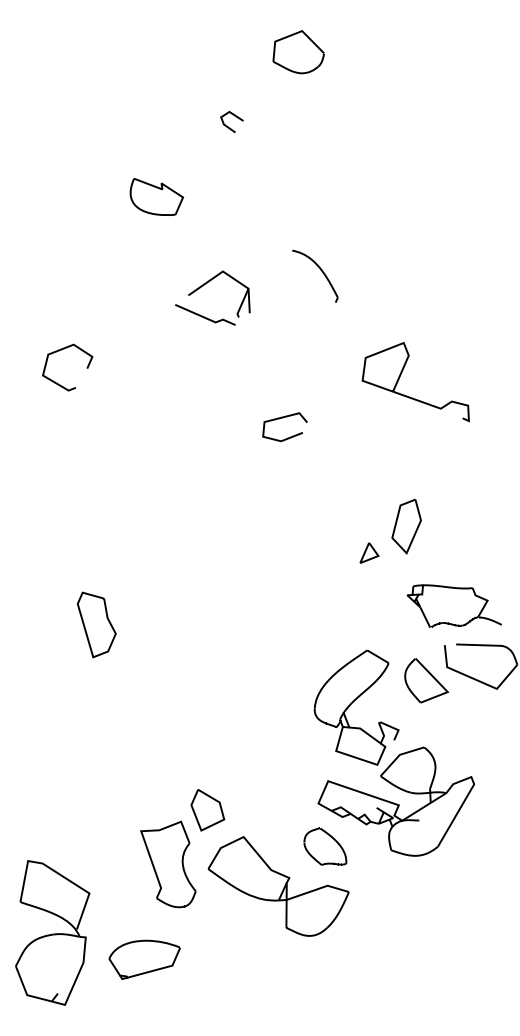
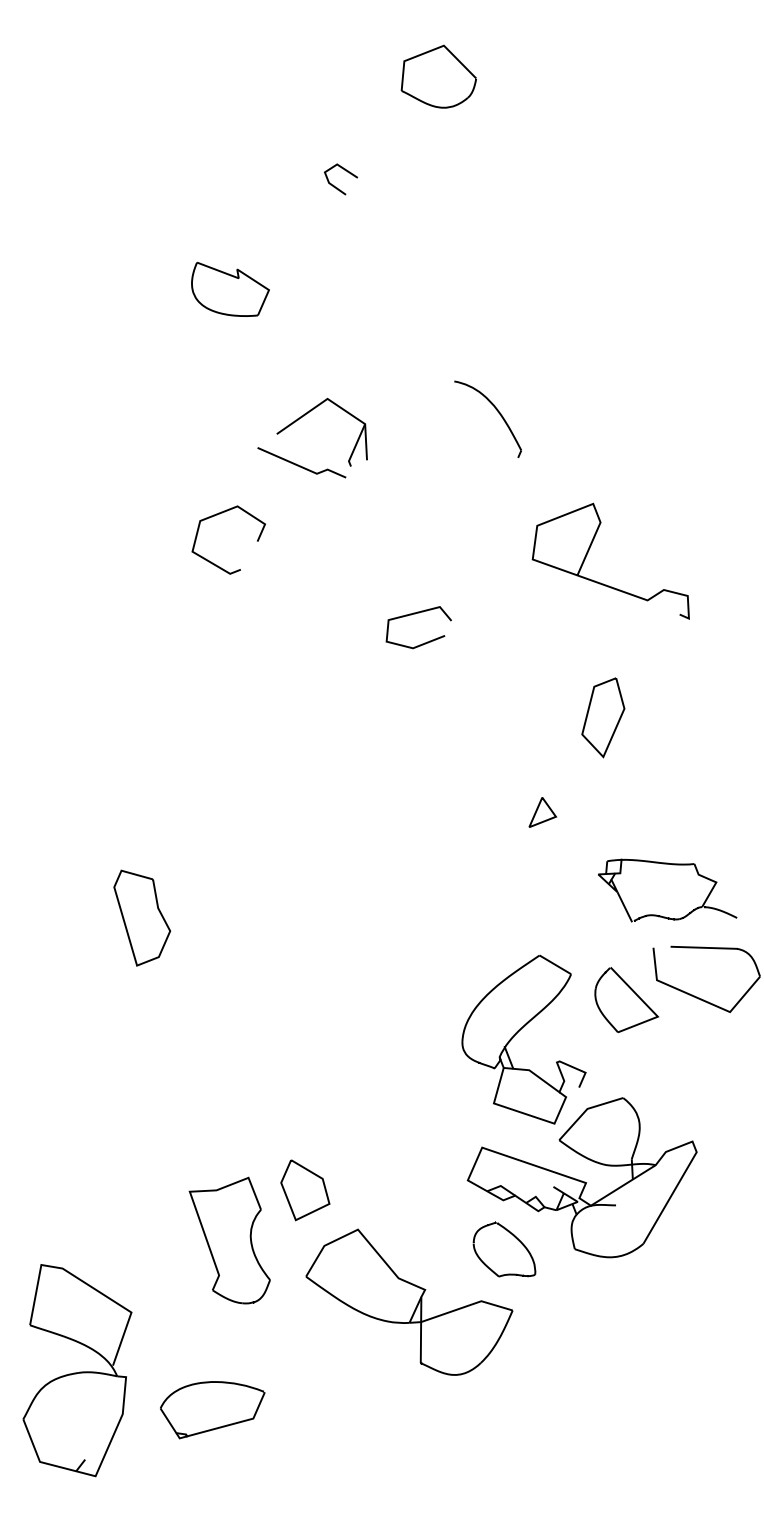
part: (320, 270) -> (495, 410), moved
curve: (59, 351) -> (216, 516), moved
part: (406, 526) -> (603, 717), moved
part: (325, 846) -> (504, 1249), moved
part: (168, 864) -> (229, 1240), moved

